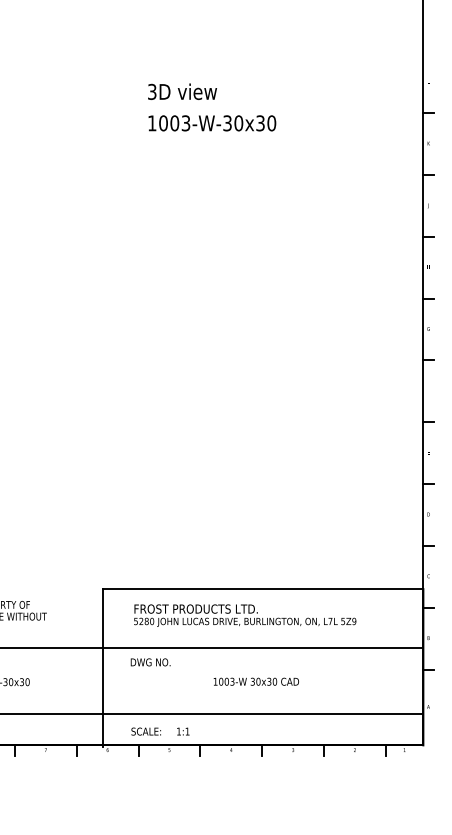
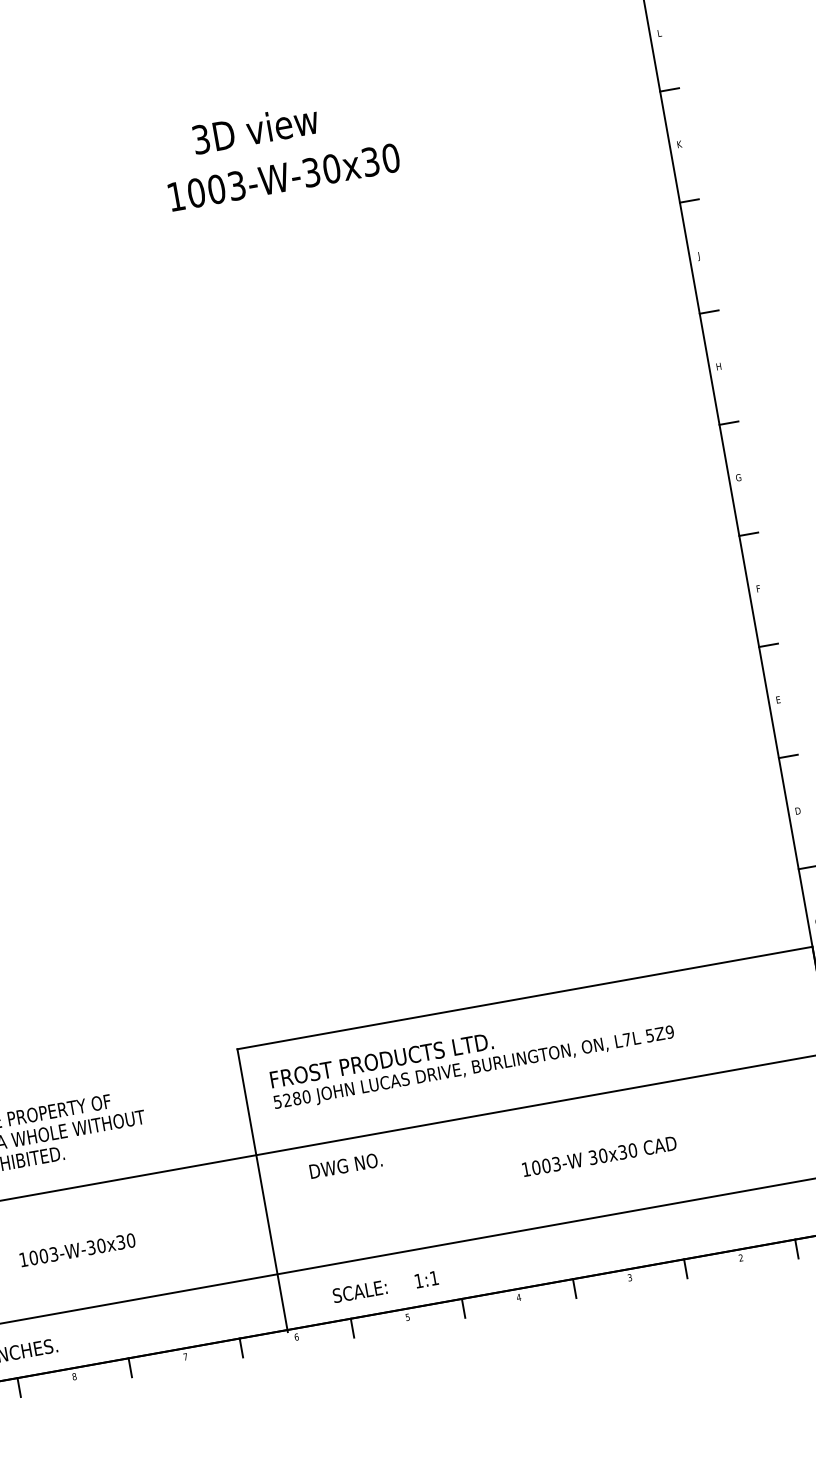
text: (182, 91) -> (255, 128), moved
text: (245, 615) -> (472, 1056), moved
text: (255, 681) -> (597, 1156), moved

